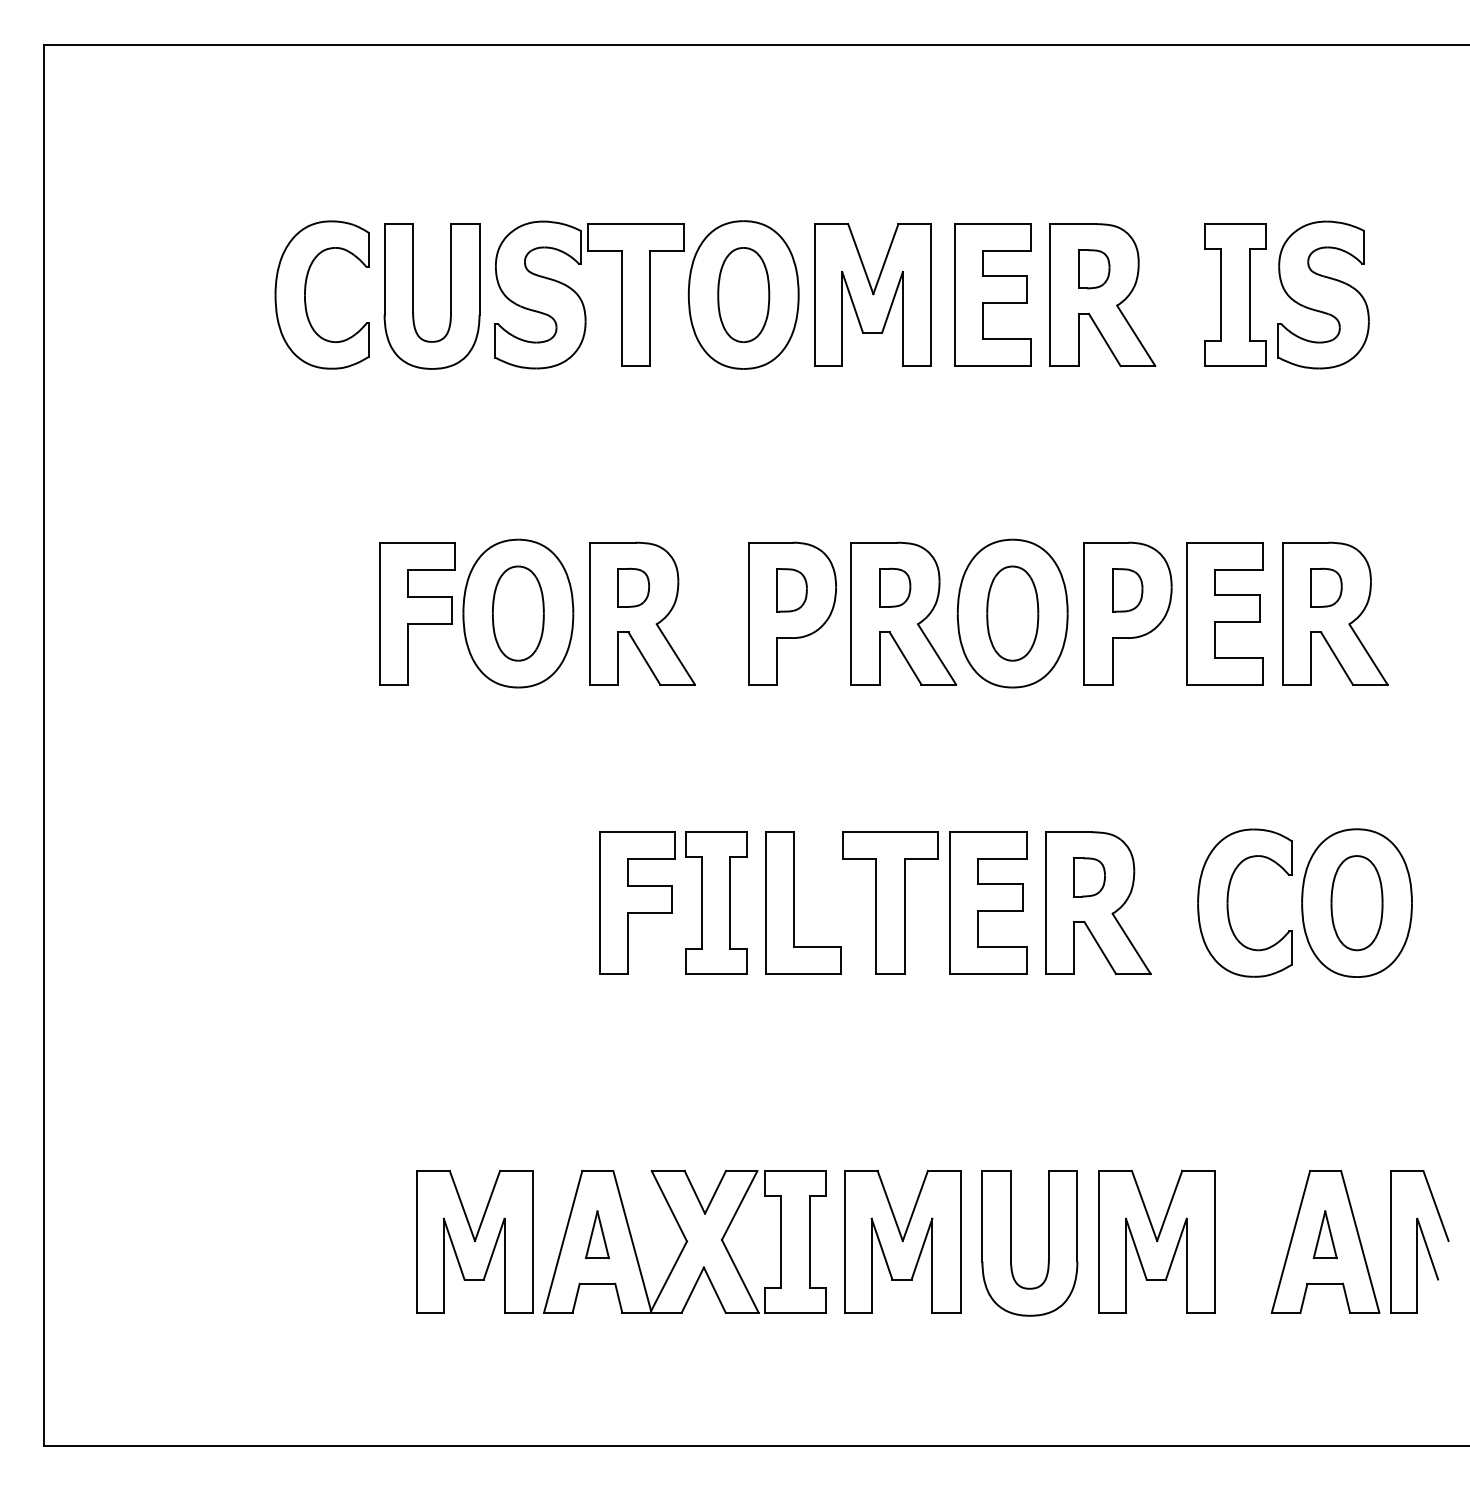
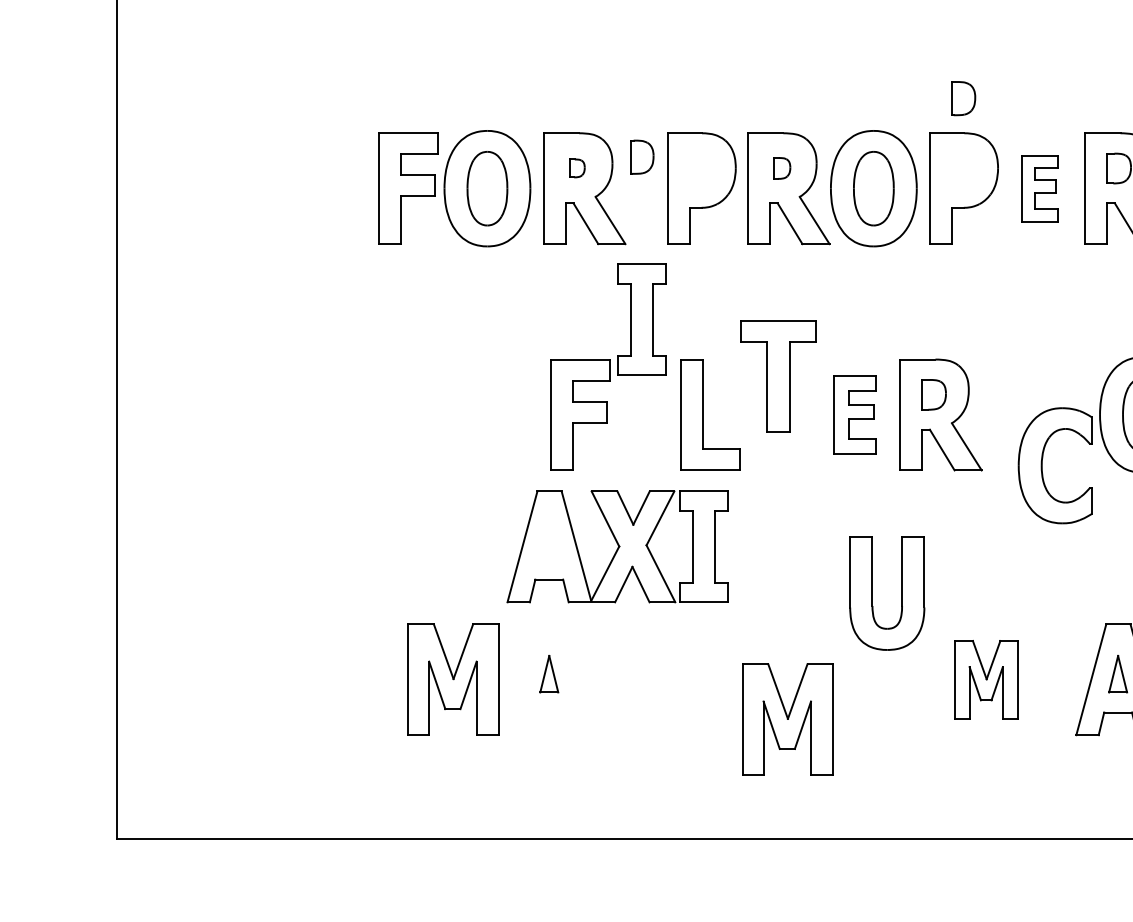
part: (633, 587) -> (577, 168), size x0.6
part: (895, 587) -> (782, 168), size x0.7
part: (791, 590) -> (641, 157), moved
part: (1127, 590) -> (963, 98), moved
part: (1224, 613) -> (1039, 188), size x0.6
part: (716, 902) -> (642, 319), moved
part: (890, 902) -> (778, 376), moved
part: (988, 902) -> (854, 414), size x0.7
part: (1228, 902) -> (1042, 465), moved
part: (684, 1241) -> (617, 546), moved
part: (902, 1241) -> (787, 719), moved
part: (1156, 1241) -> (986, 679), size x0.7
part: (1011, 1243) -> (872, 593), moved

